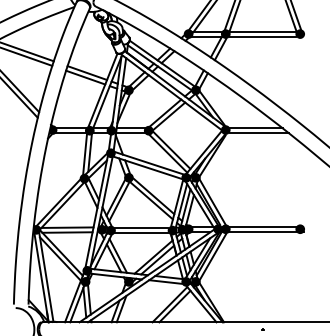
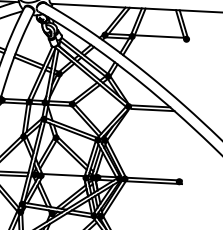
line: (262, 37) -> (158, 40), removed
line: (141, 233) -> (63, 178), removed

